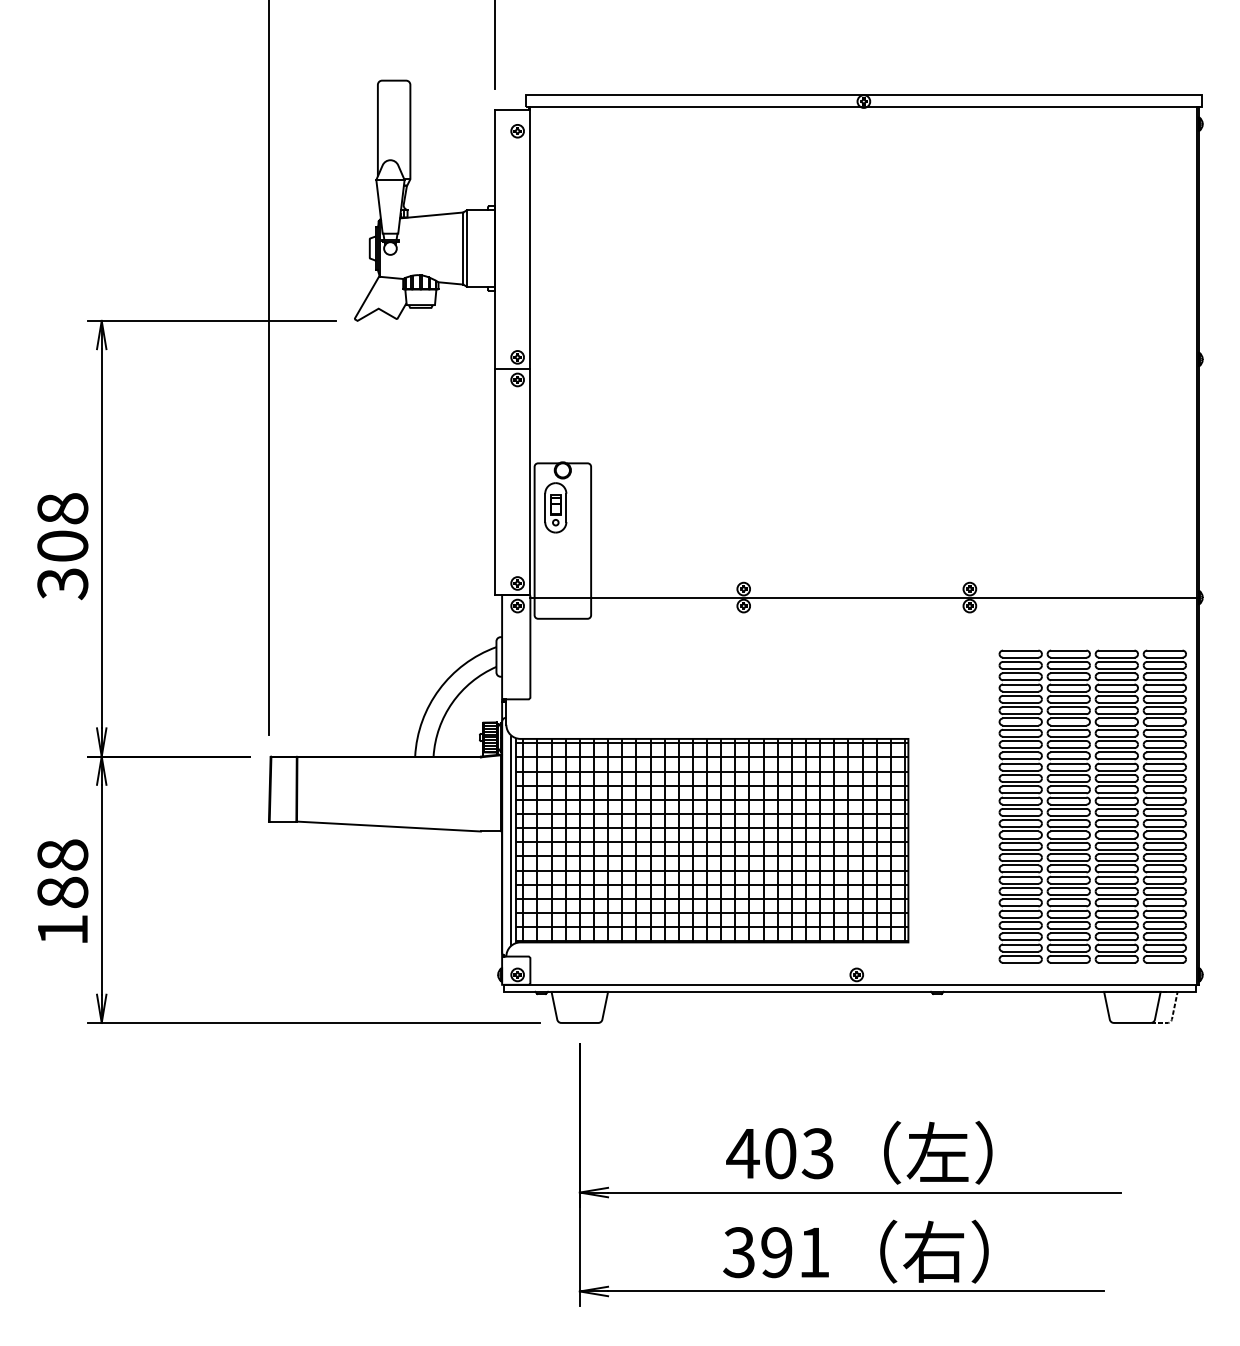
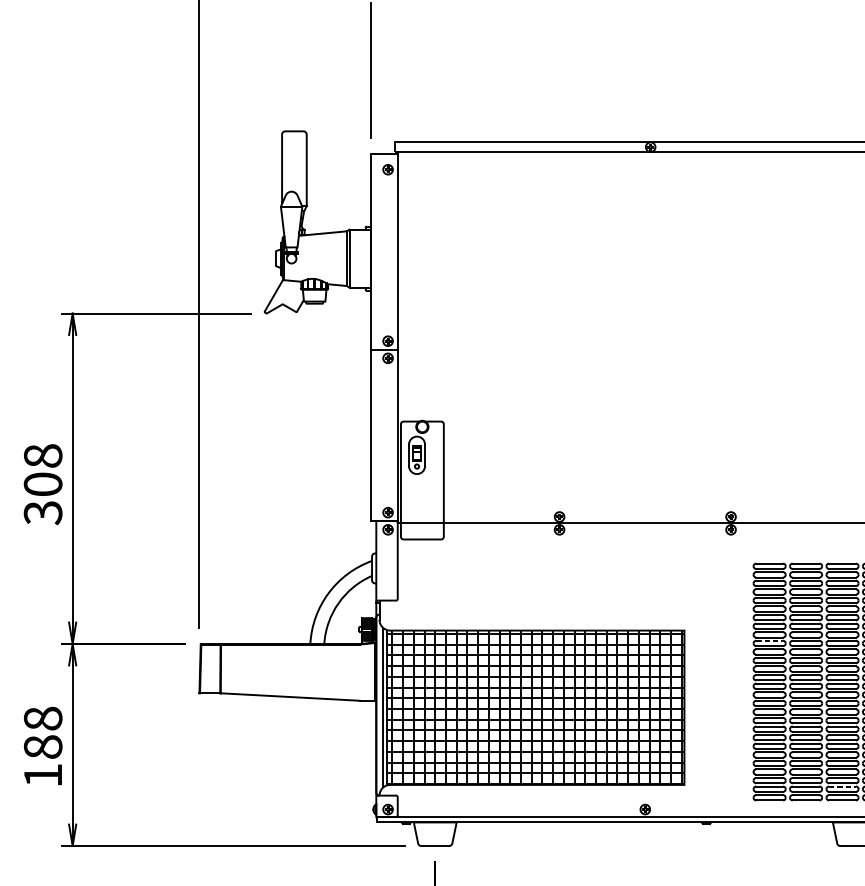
line: (1020, 752) -> (769, 640), solid -> dashed
line: (1116, 944) -> (842, 786), solid -> dashed

